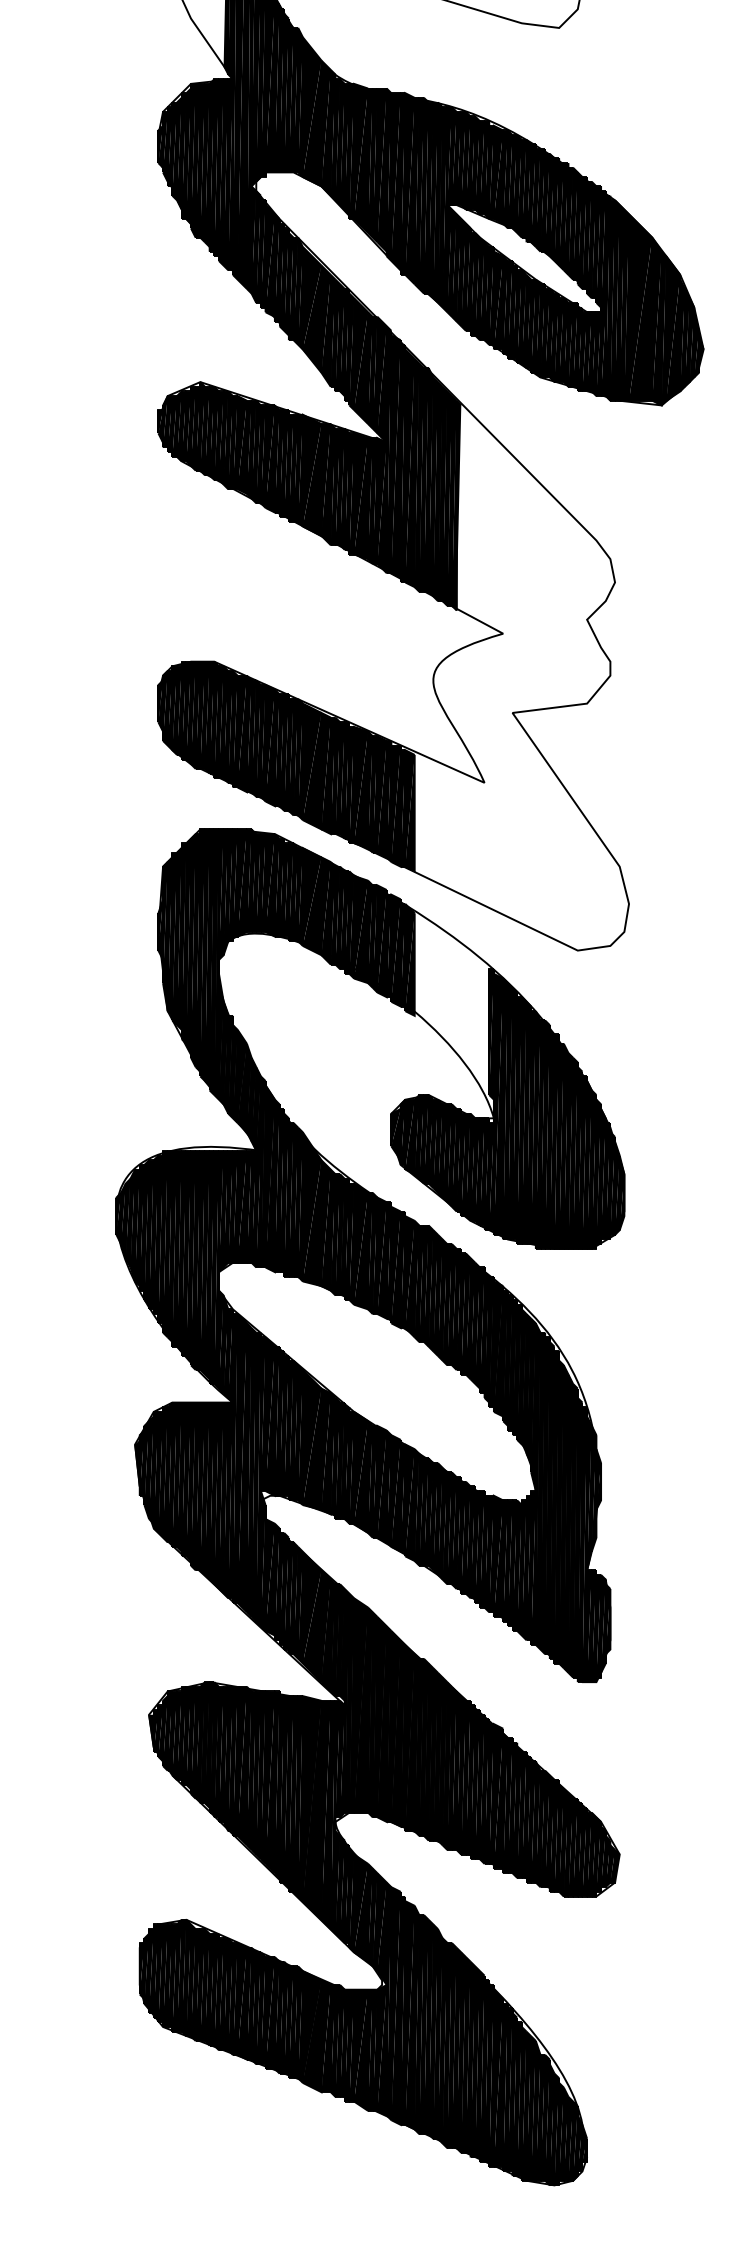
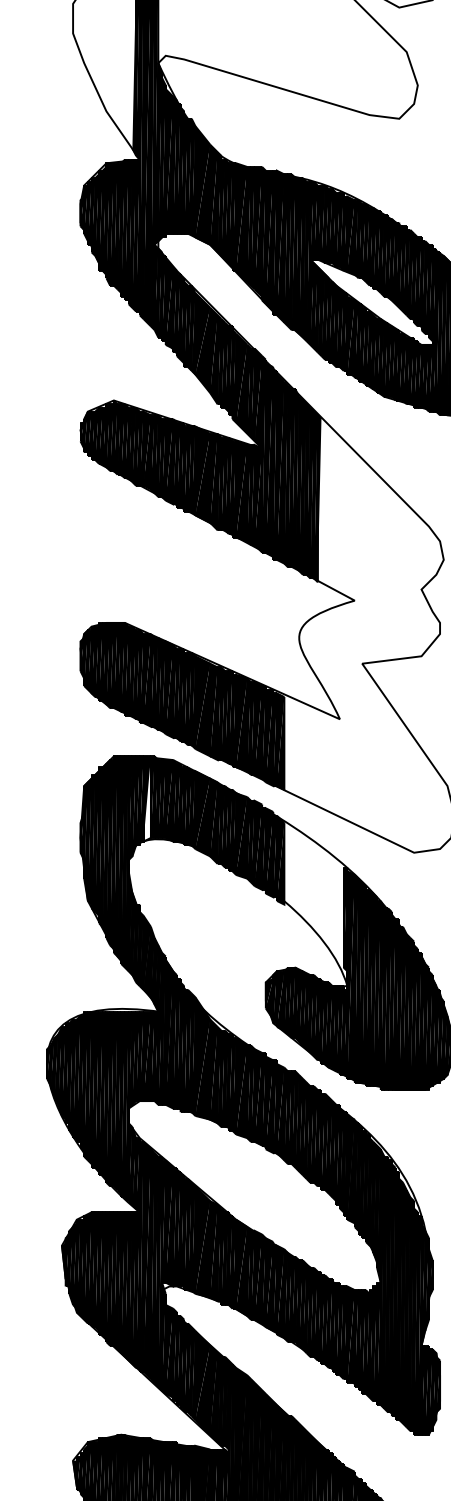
fill: (241, 882) -> (146, 798), removed

